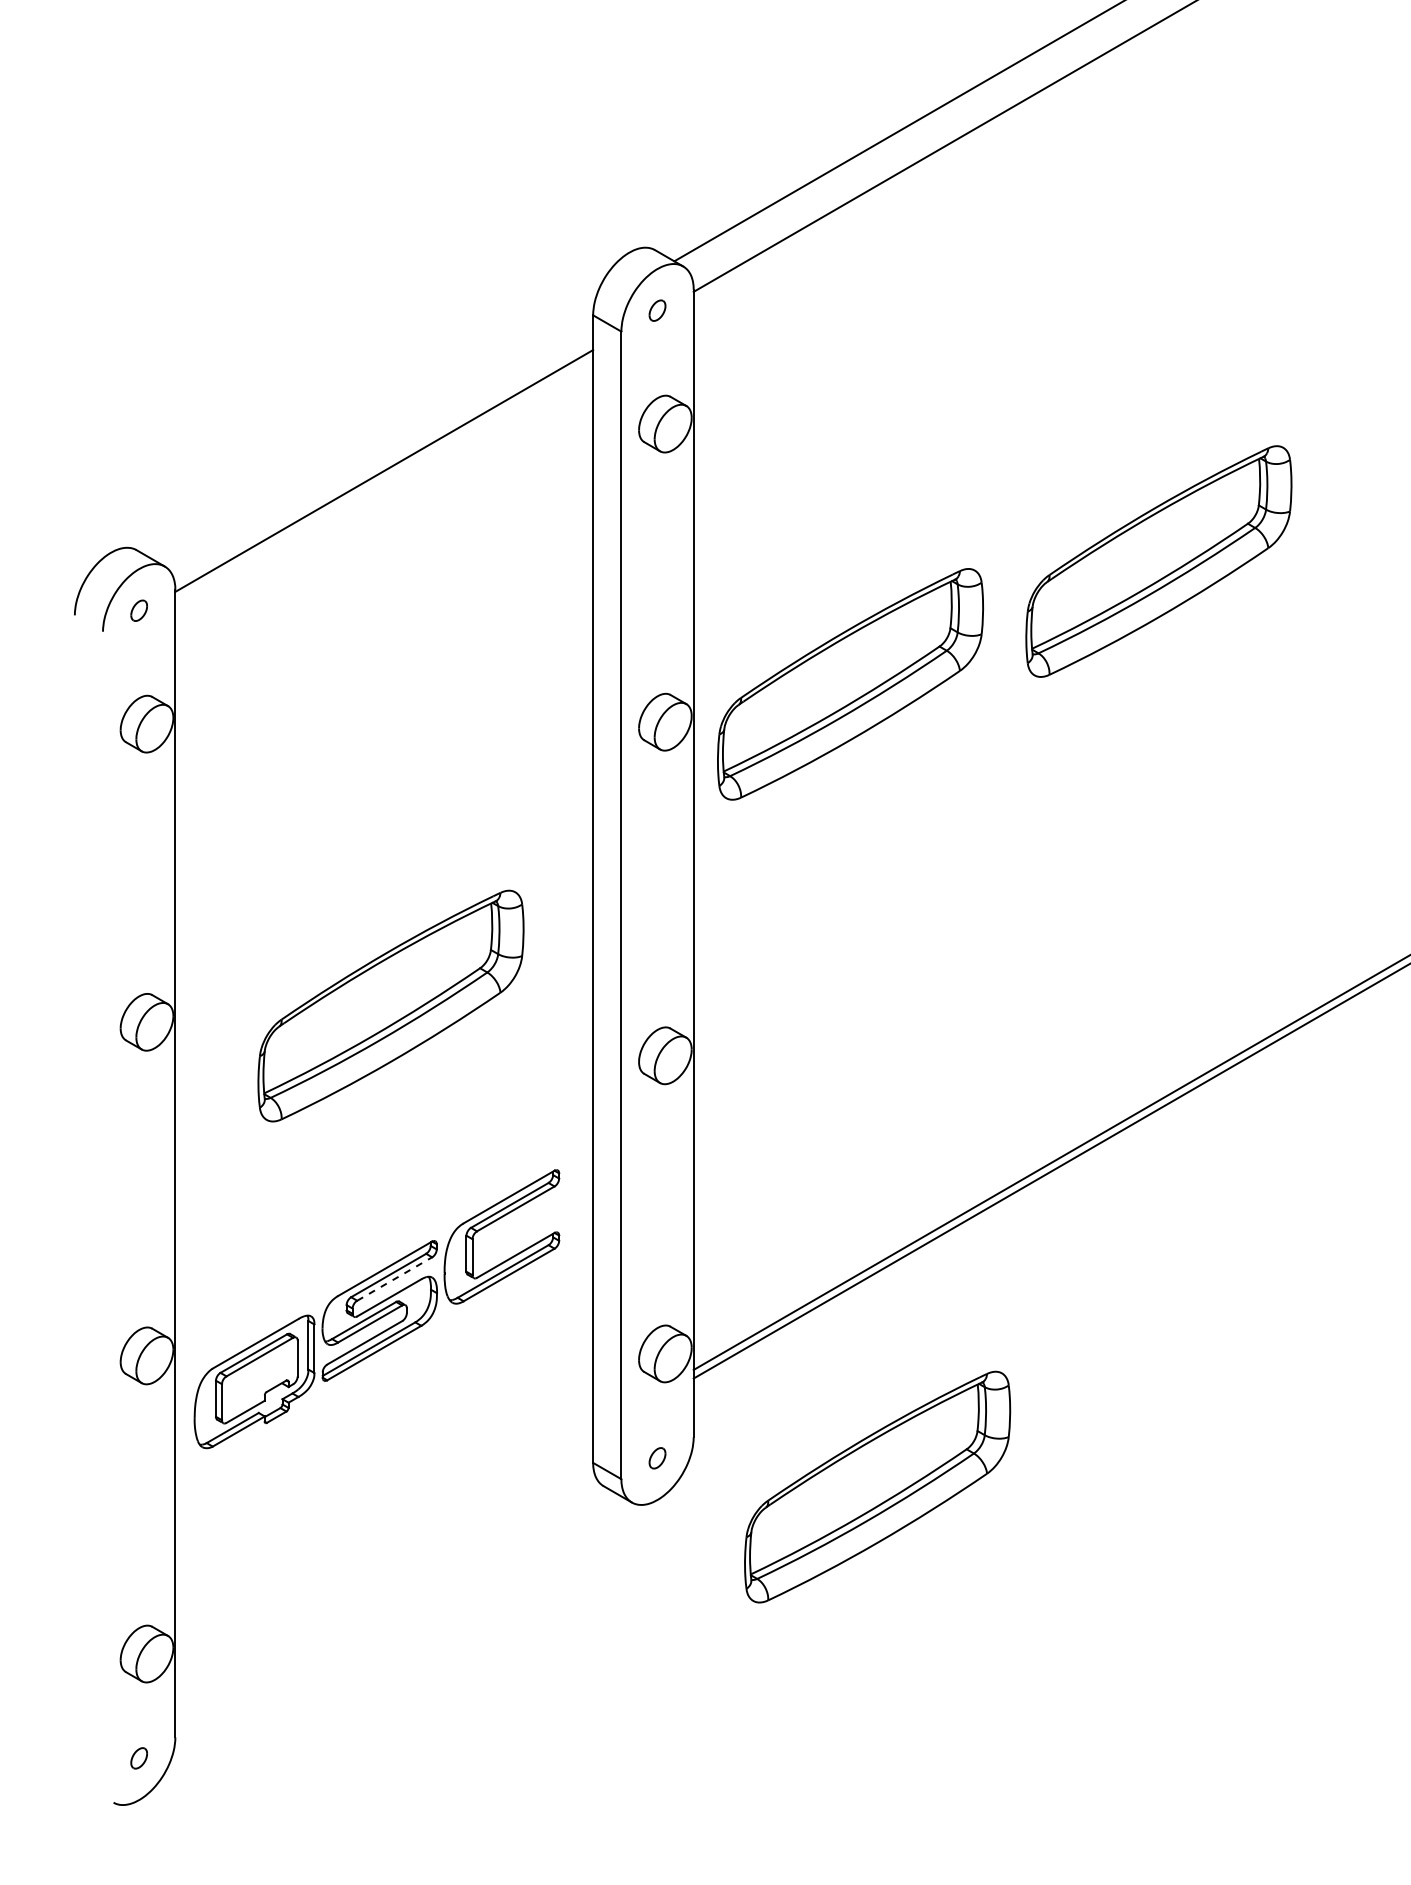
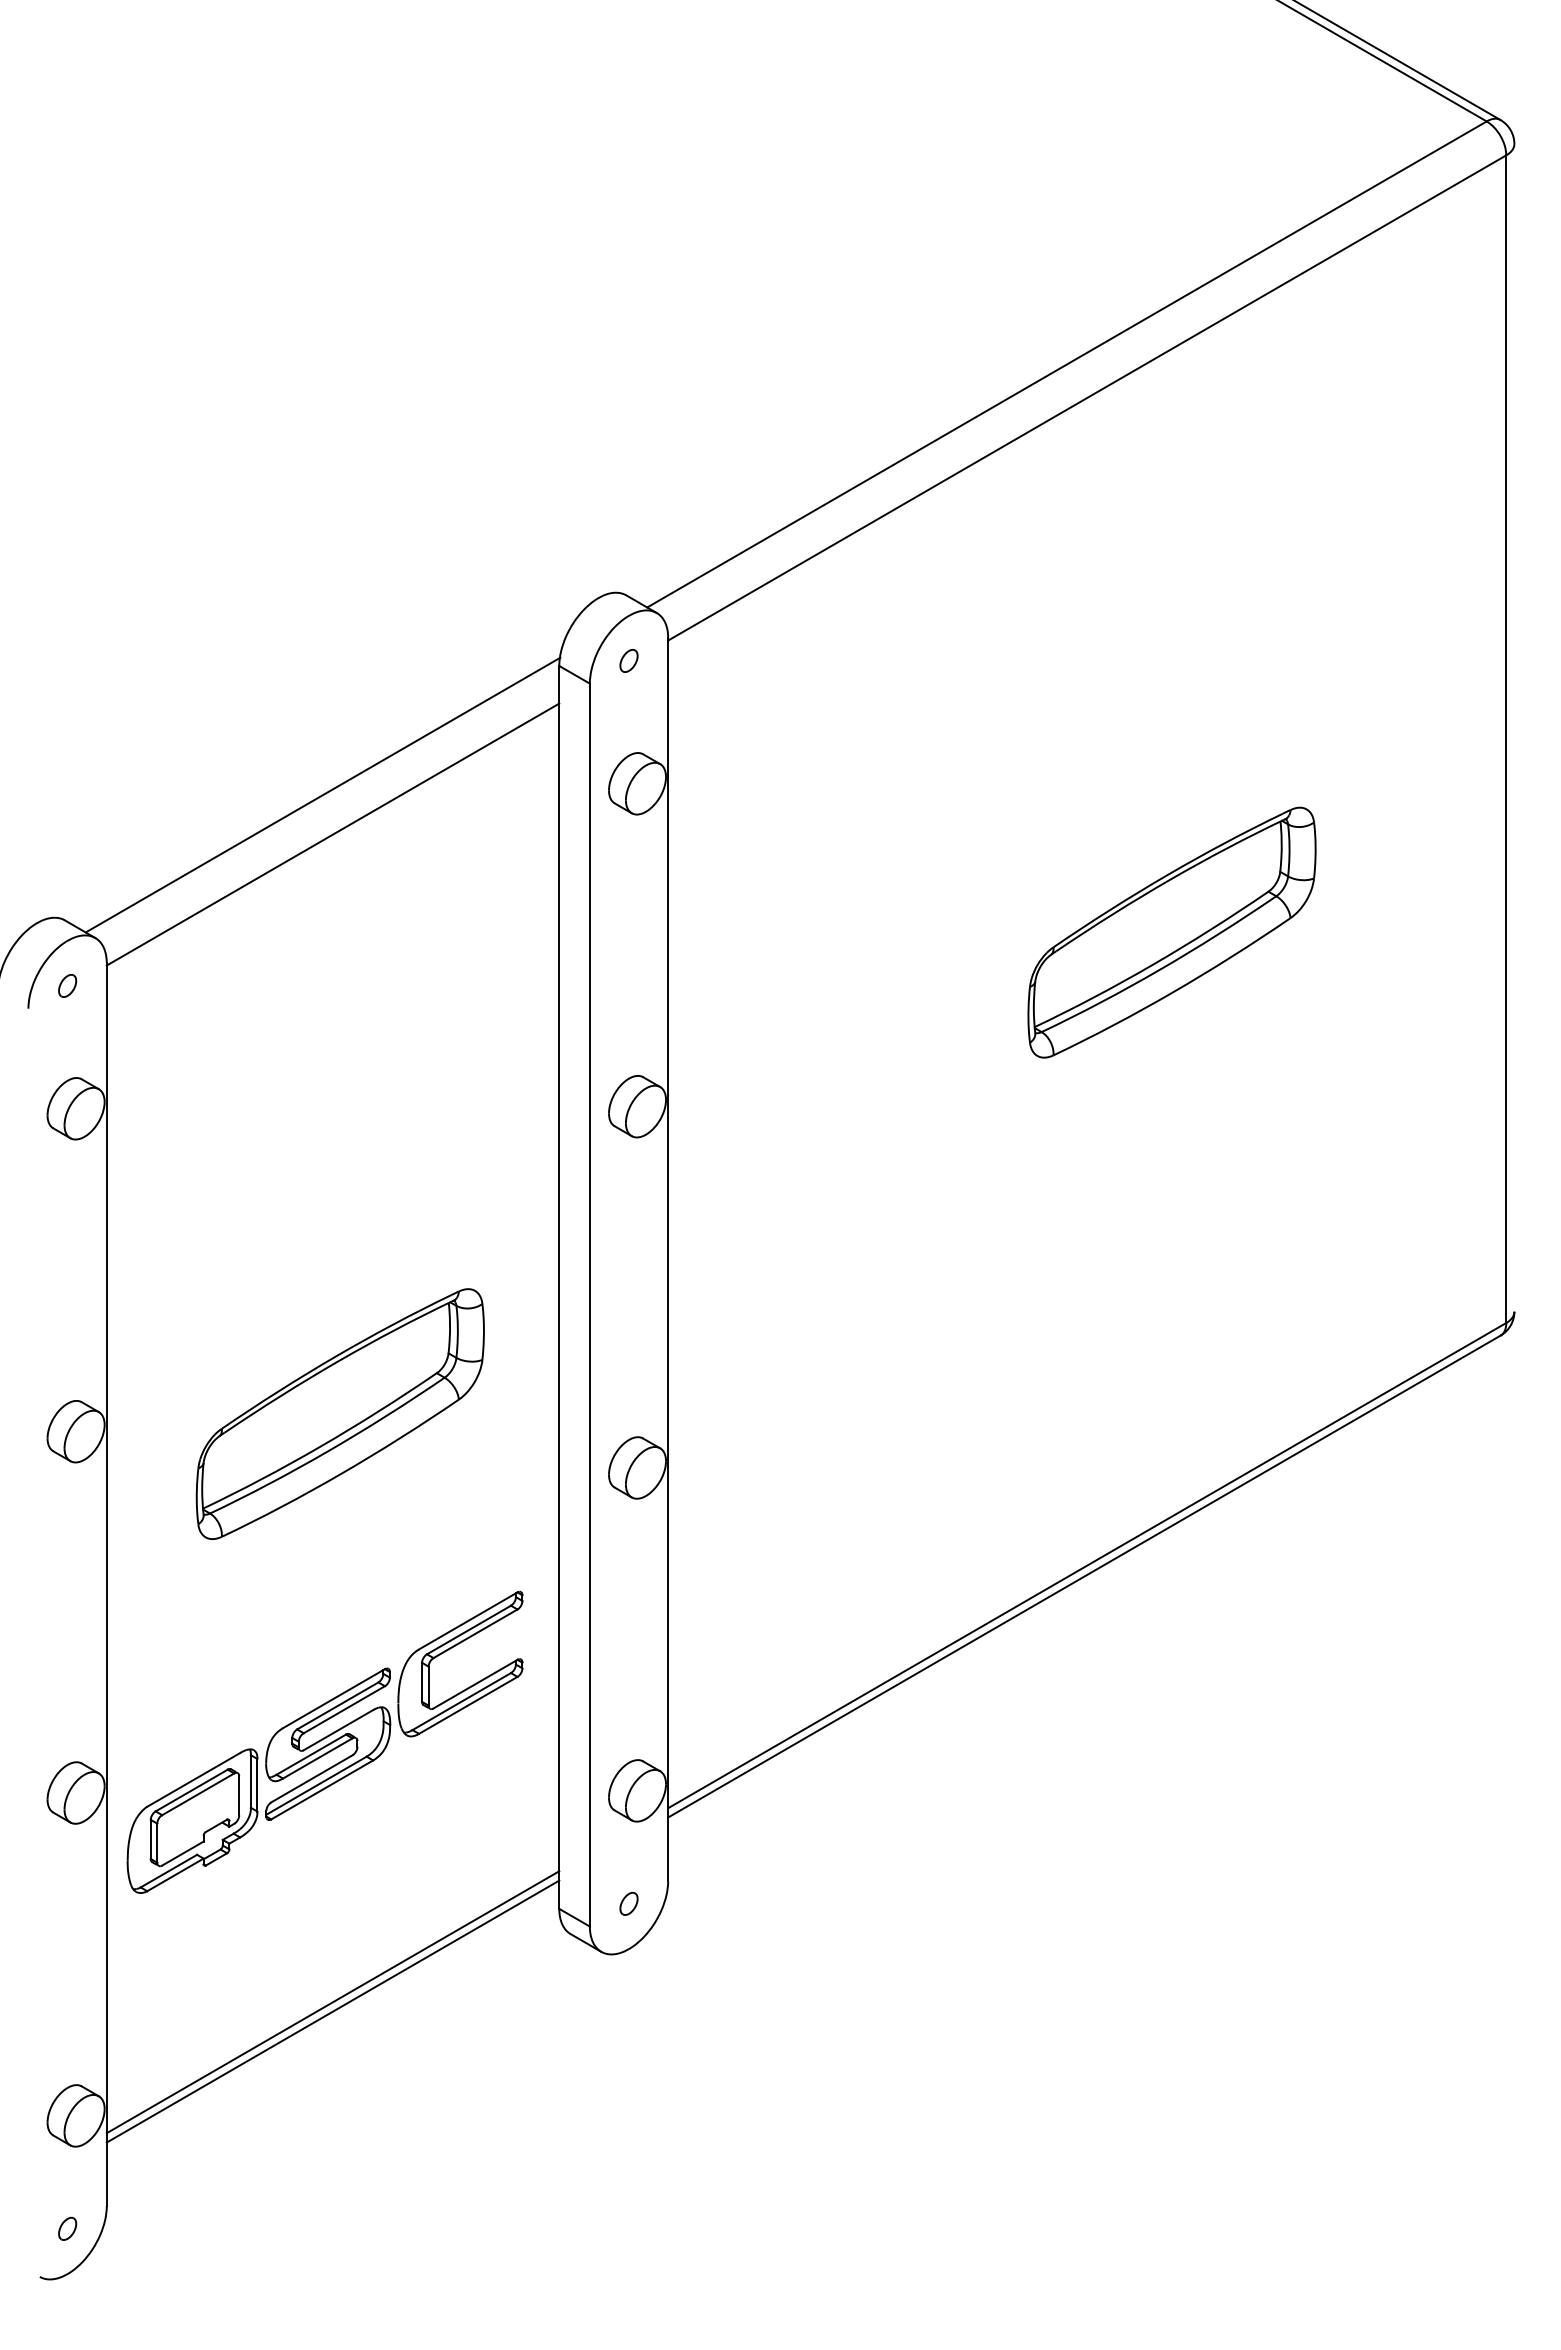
line: (374, 433) -> (322, 794), added
part: (850, 684) -> (837, 1065), removed
line: (394, 1278) -> (344, 1709), dashed -> solid
part: (876, 1486) -> (866, 1934), removed
line: (383, 1549) -> (332, 2002), added
line: (383, 1557) -> (332, 2011), added

